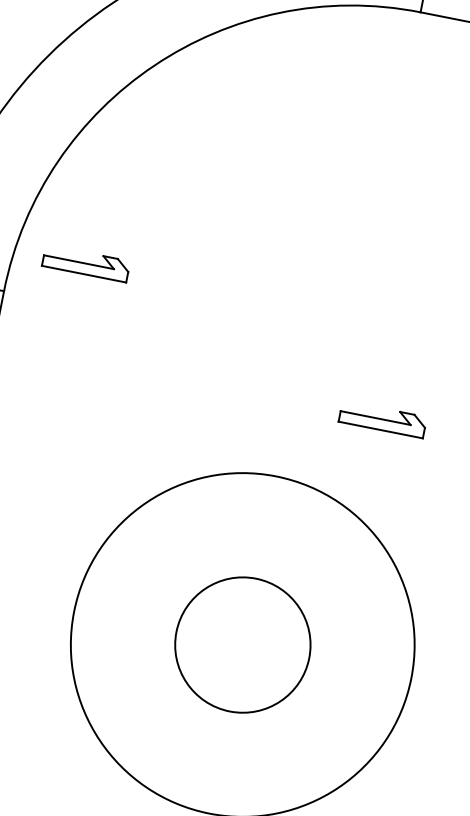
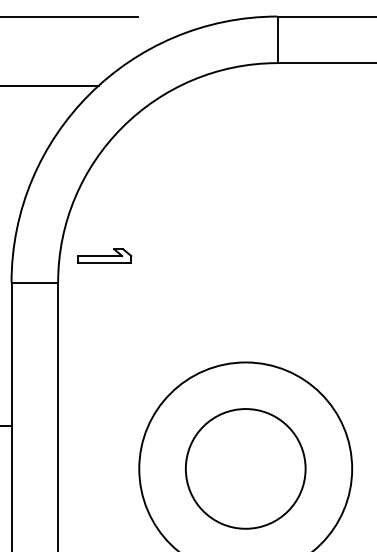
part: (382, 418) -> (303, 314), removed
circle: (242, 644) -> (245, 468), size x1.43

